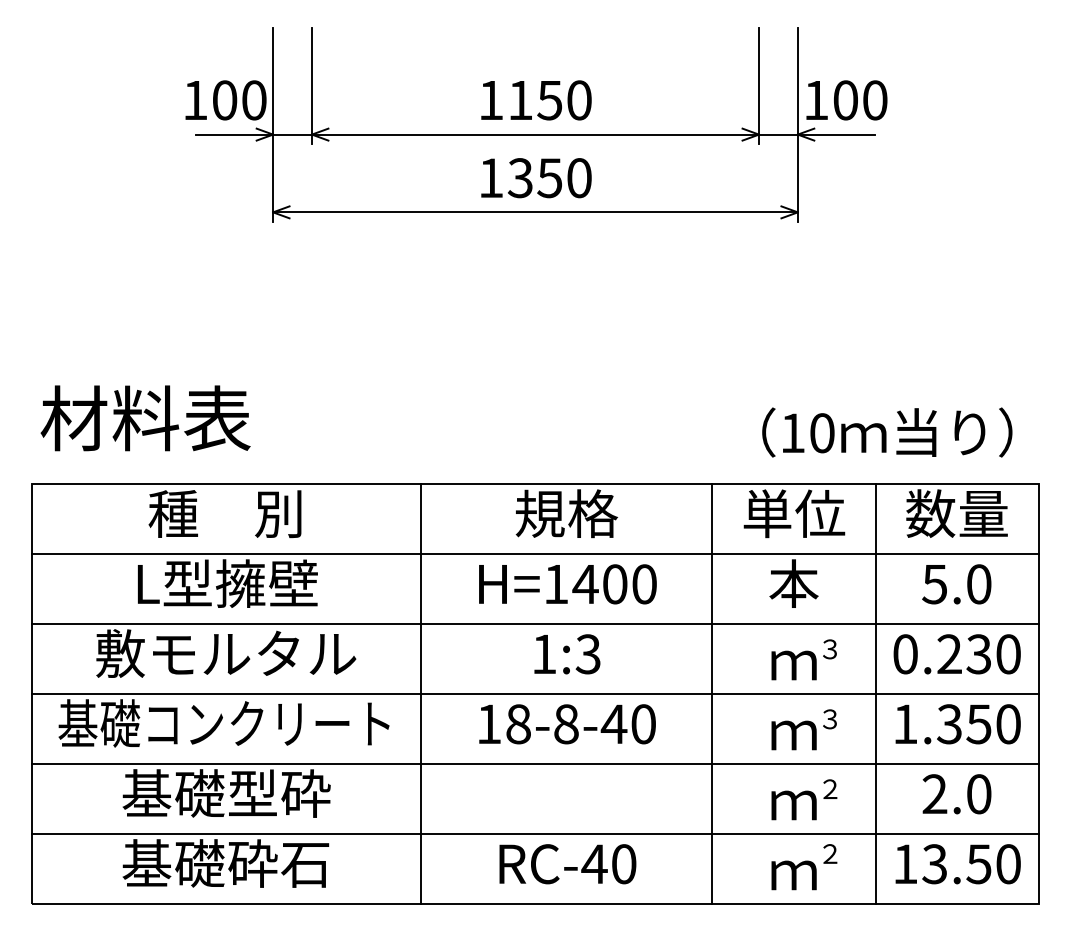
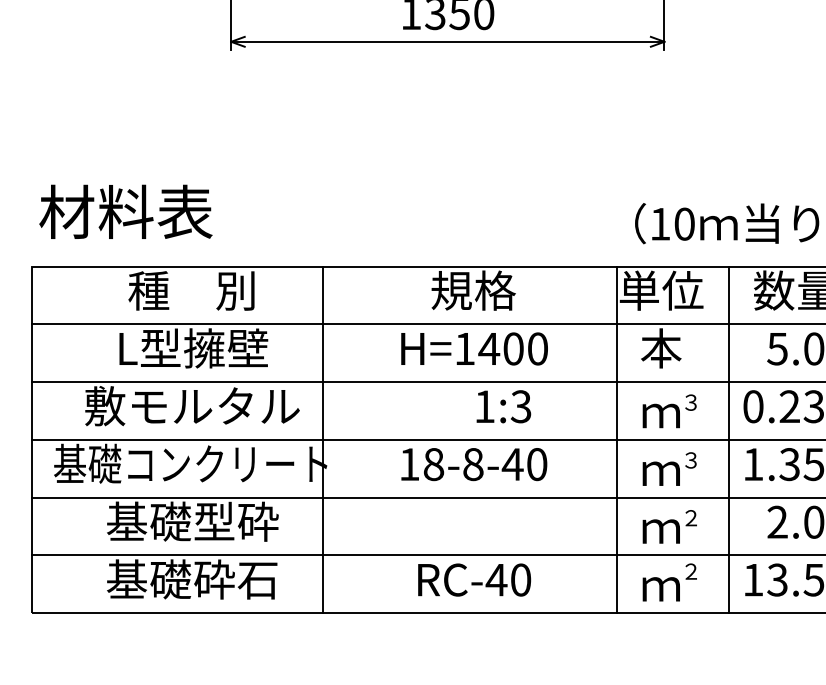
text: (567, 654) -> (503, 406), moved
line: (420, 694) -> (323, 439), moved
line: (712, 694) -> (617, 439), moved

